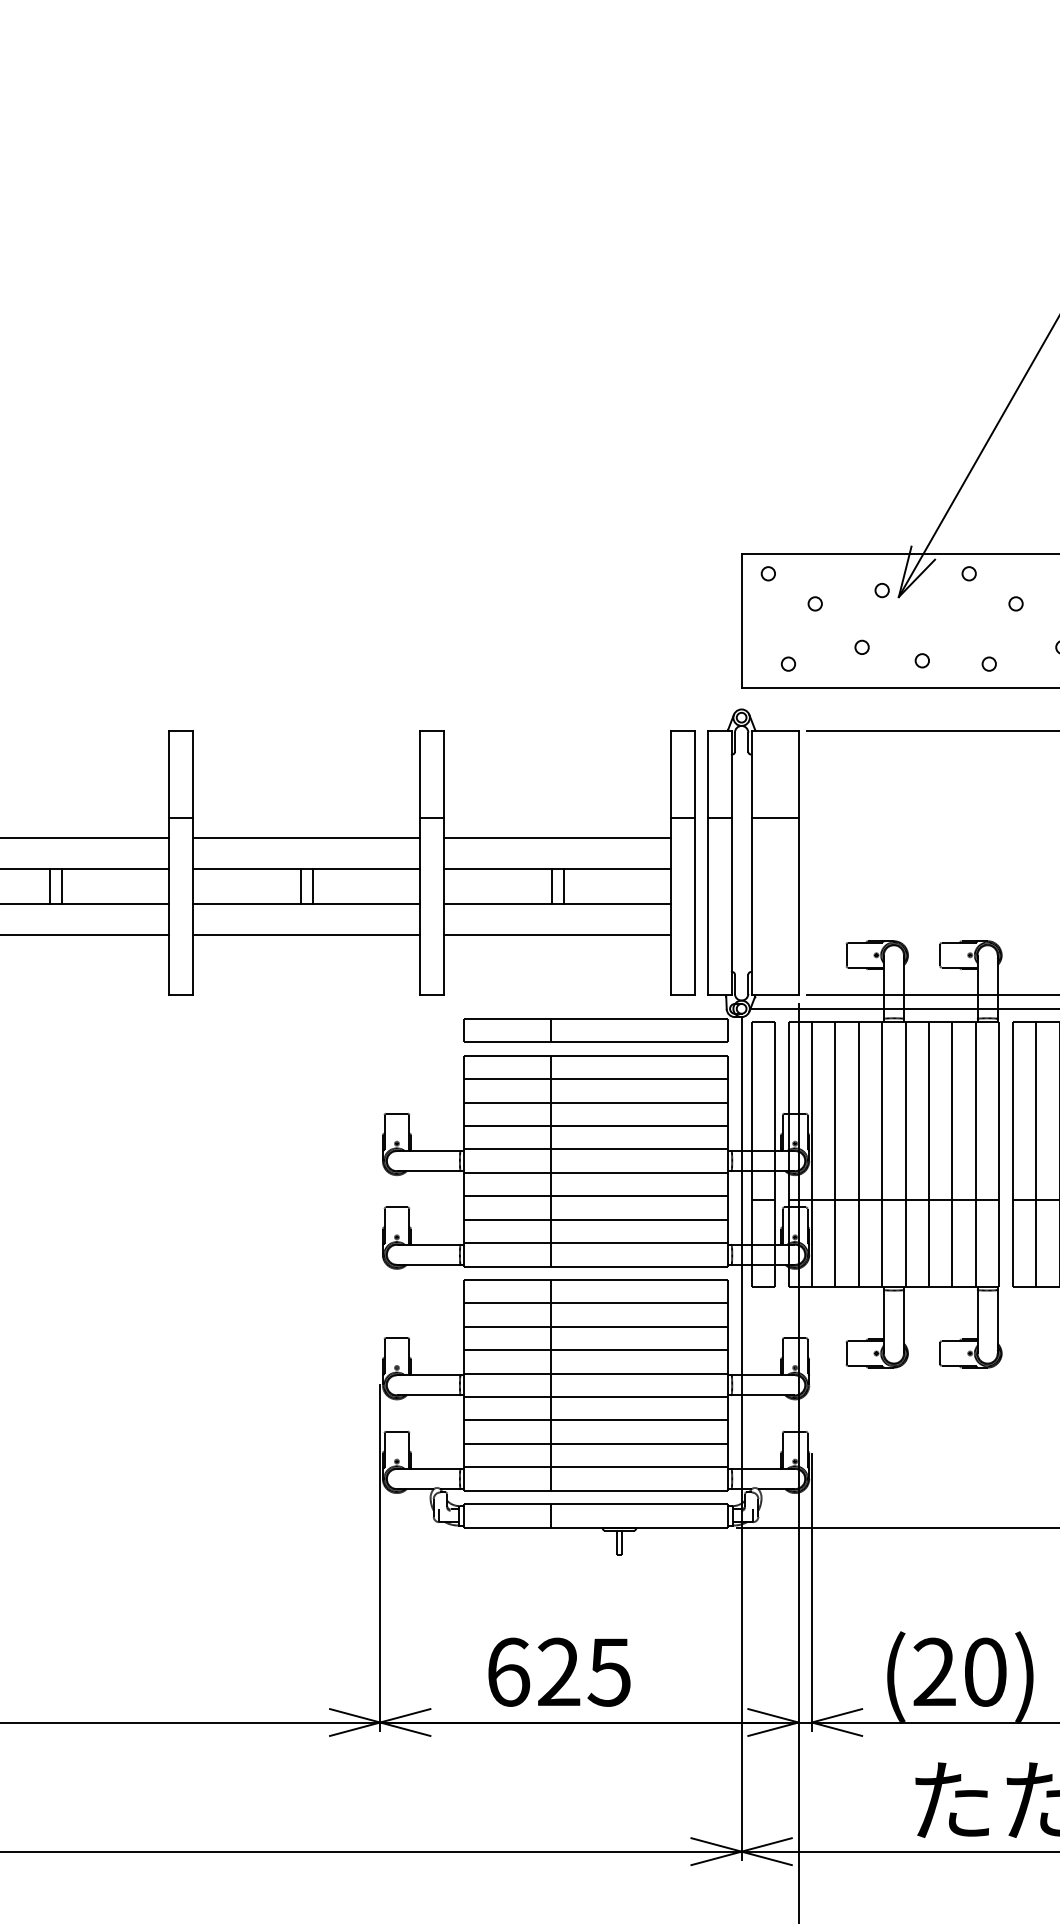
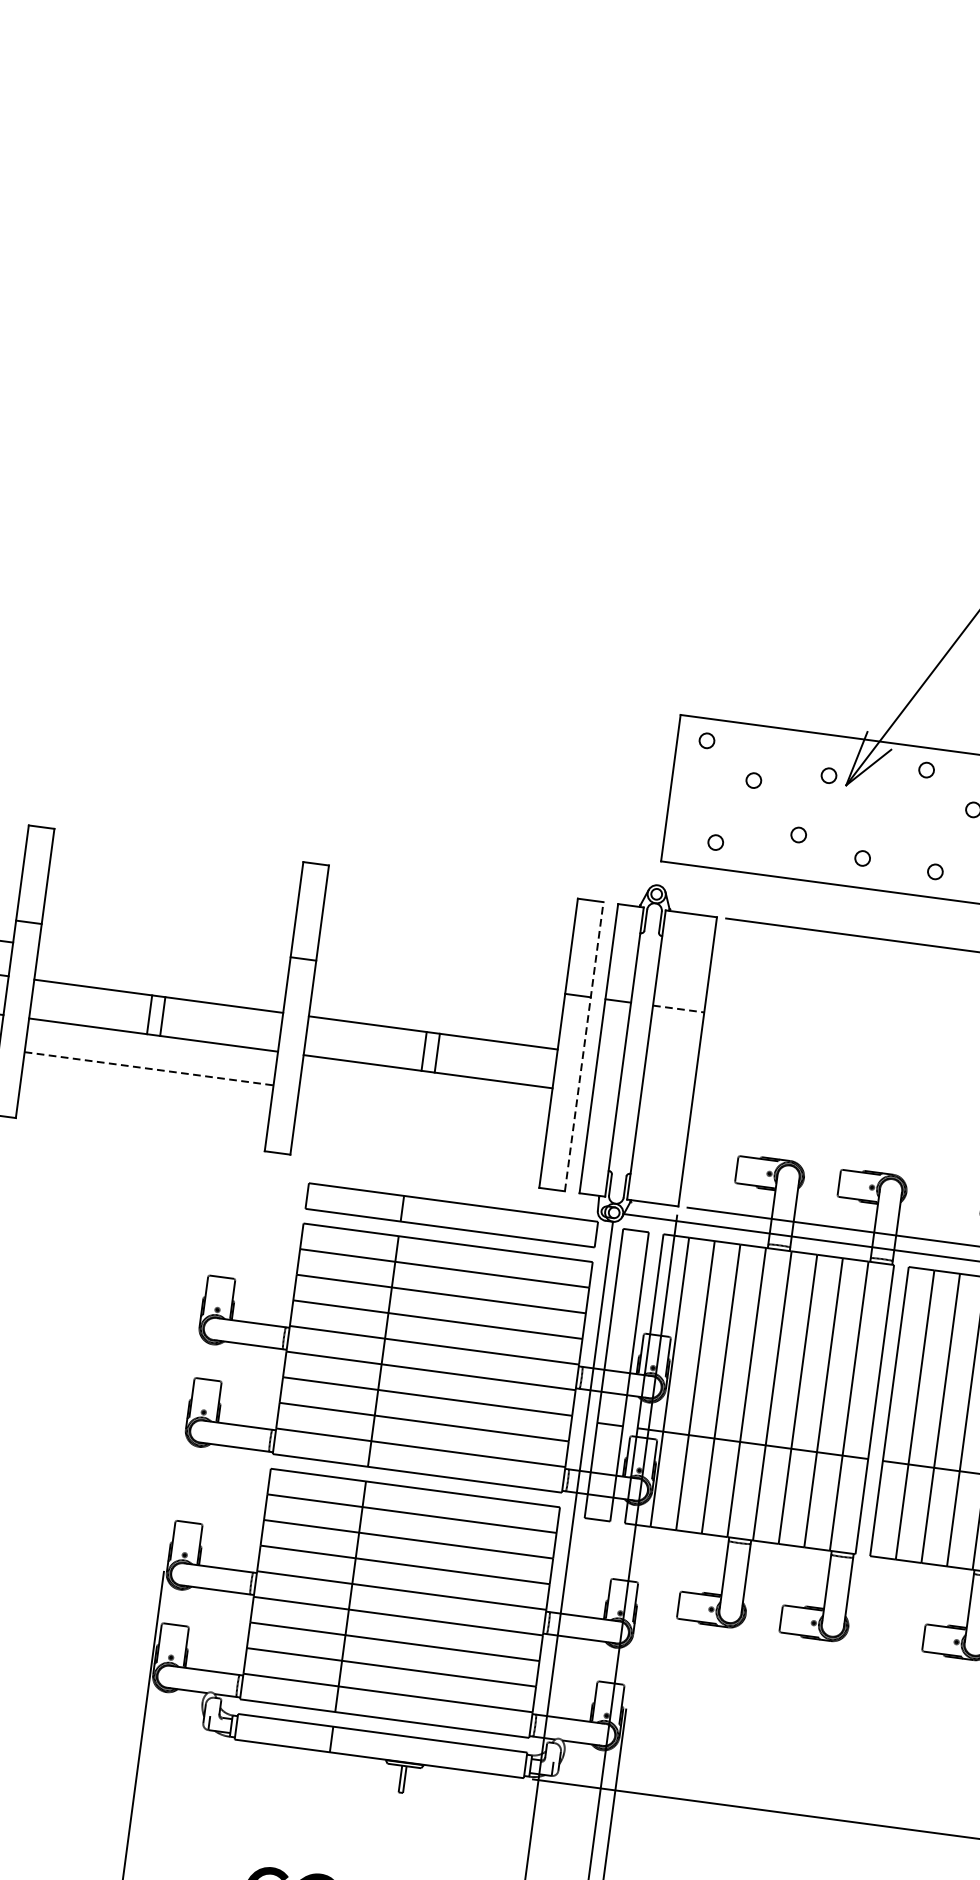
line: (775, 818) -> (679, 1009), solid -> dashed
line: (306, 838) -> (163, 962), removed
line: (557, 838) -> (437, 999), removed
line: (694, 862) -> (584, 1045), solid -> dashed
line: (306, 935) -> (148, 1069), solid -> dashed
line: (557, 935) -> (423, 1105), removed

